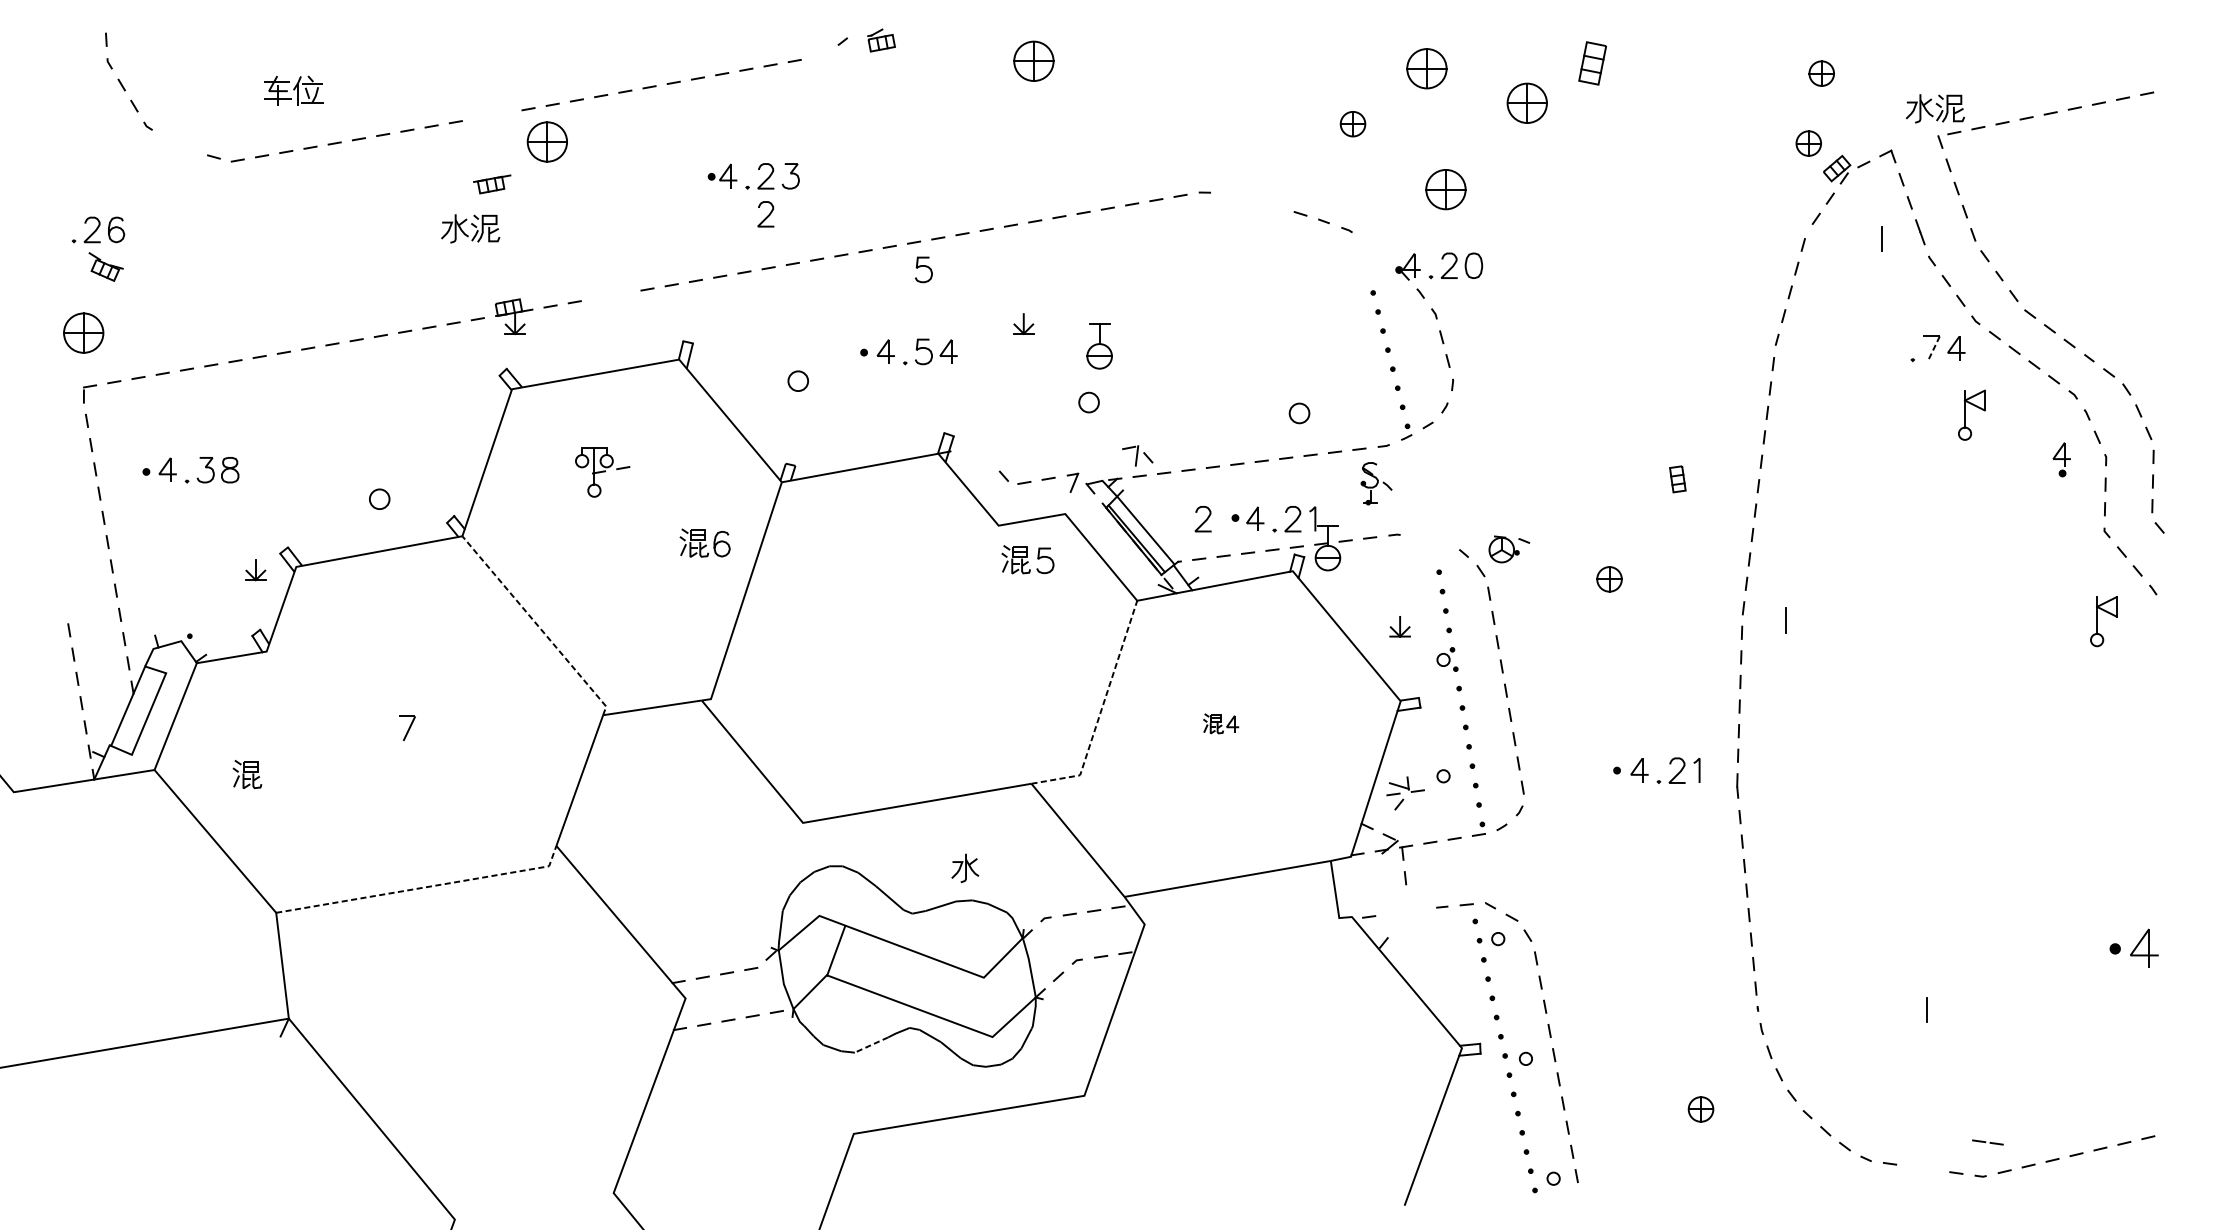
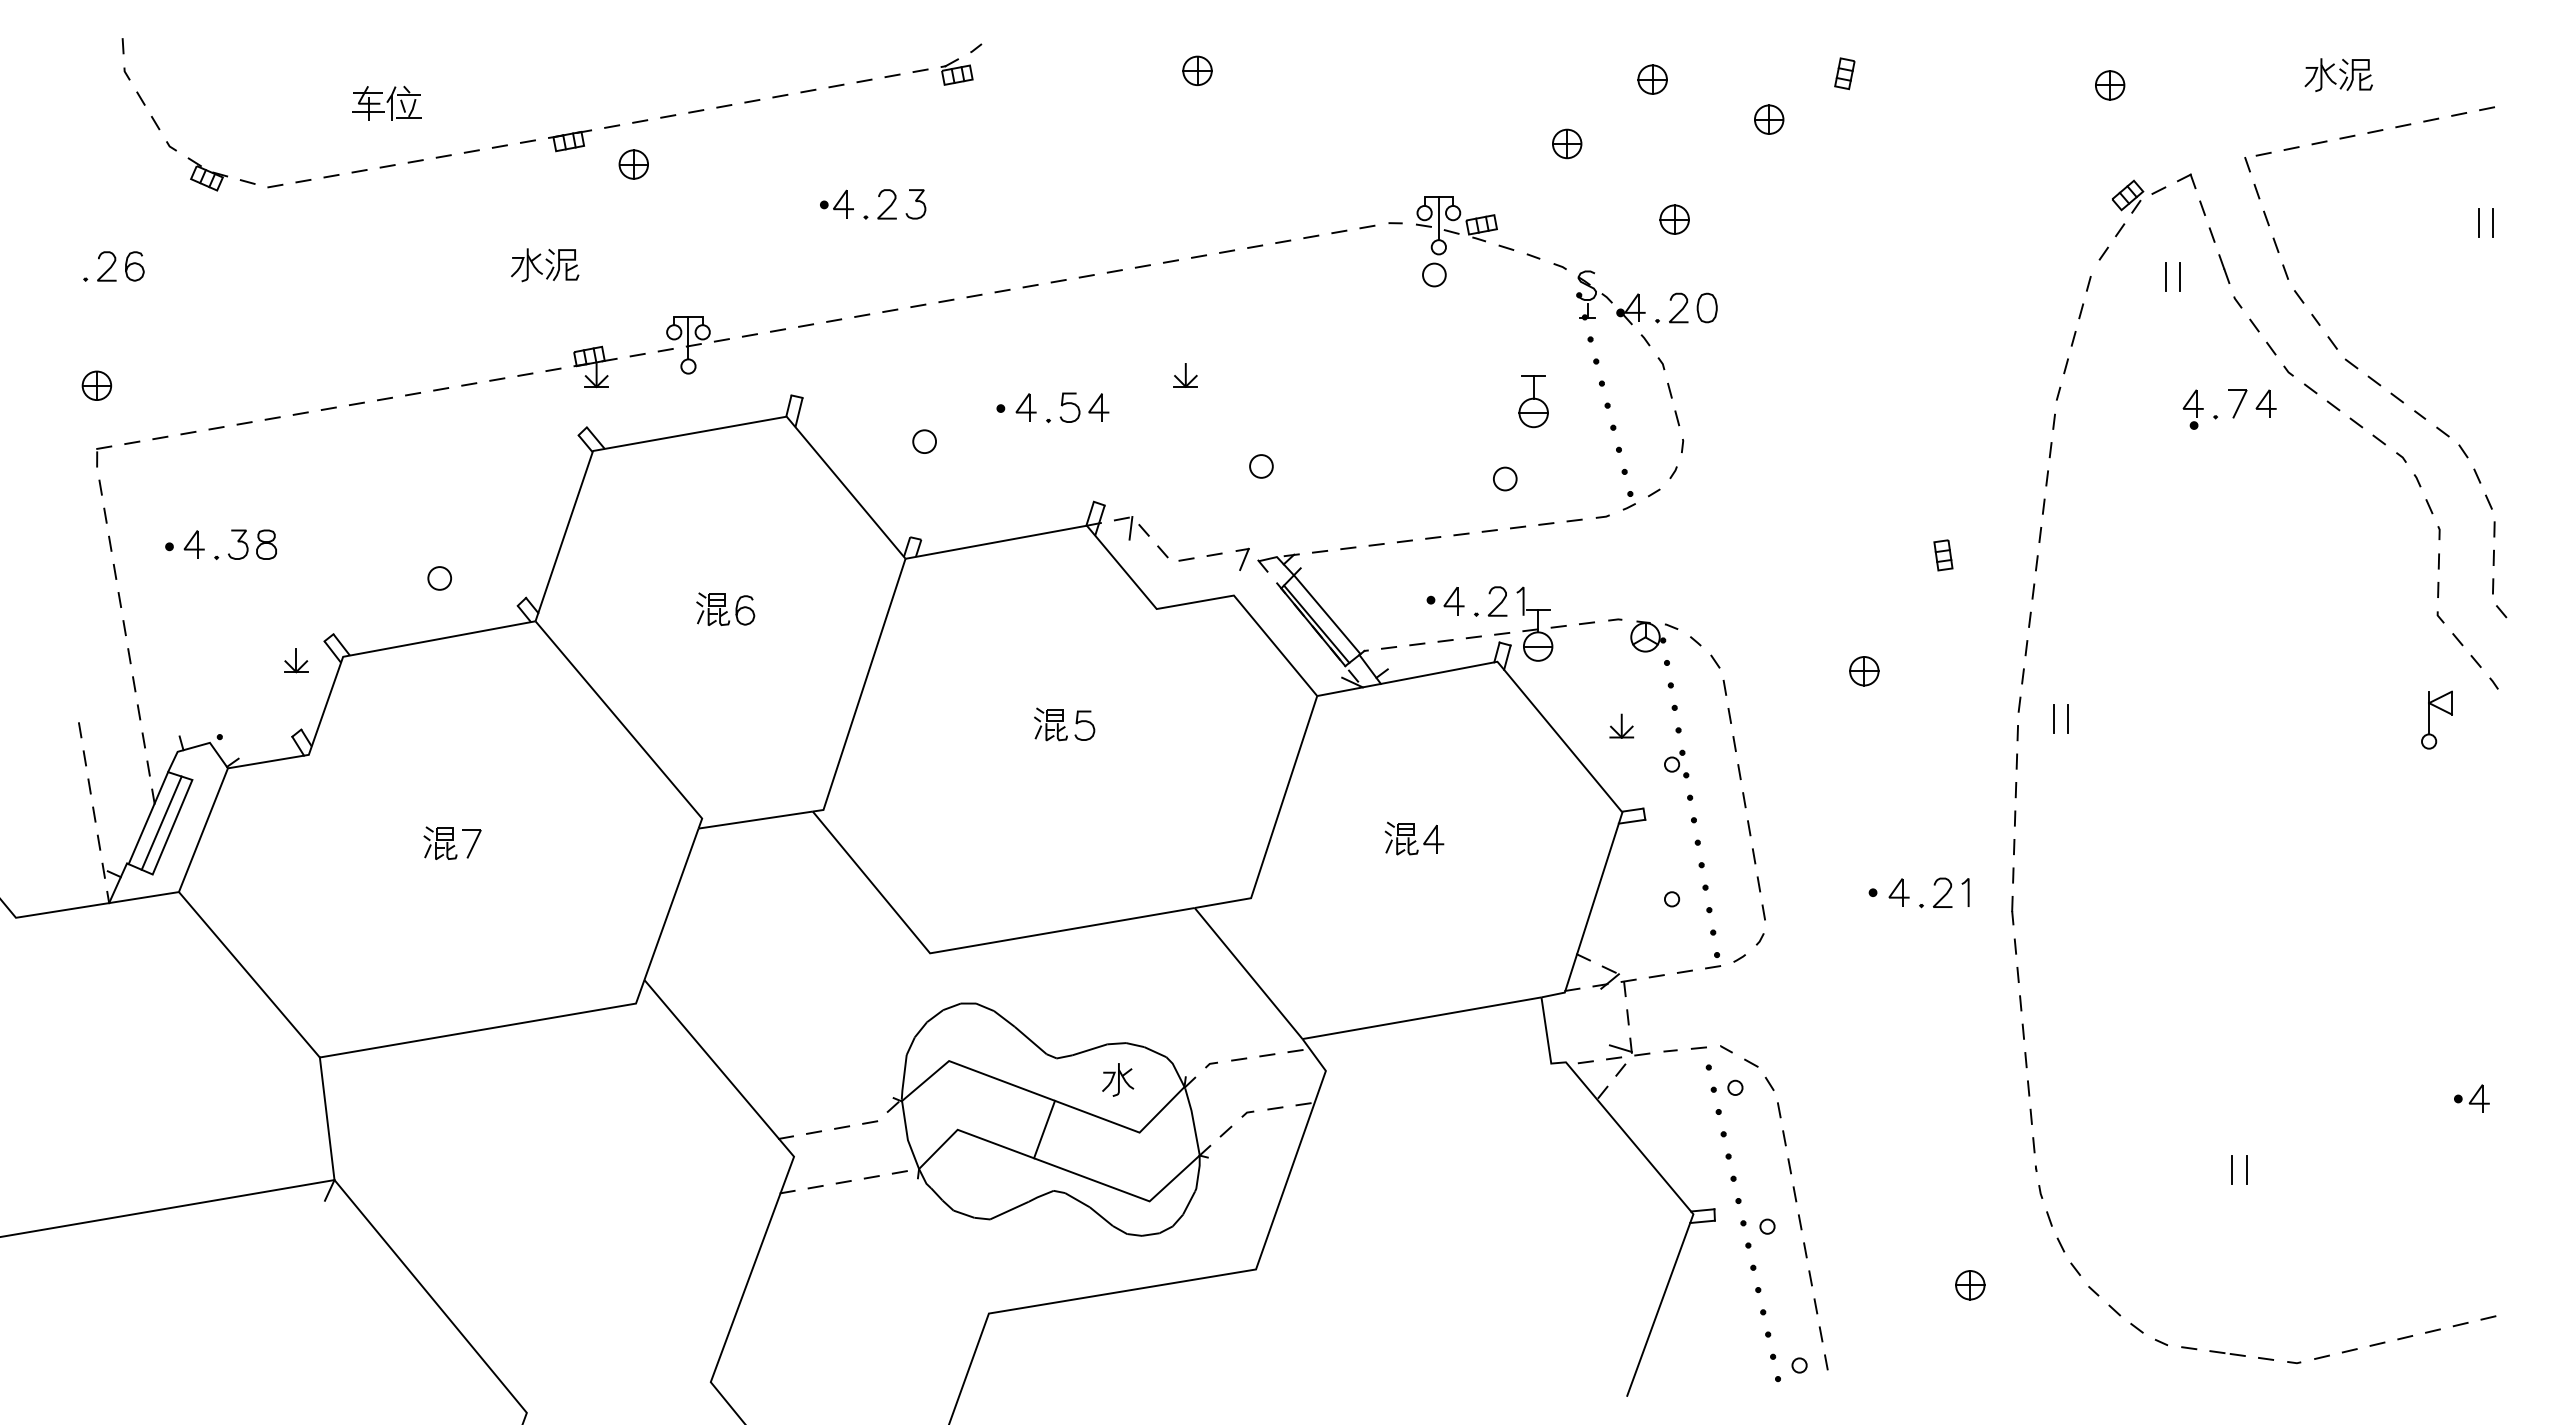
part: (881, 40) -> (956, 71), moved
part: (1033, 60) -> (1197, 70), size x0.62
part: (1592, 63) -> (1844, 73), size x0.62
part: (1426, 68) -> (1652, 79), size x0.62
part: (293, 90) -> (386, 102), moved
part: (1527, 103) -> (1769, 119), size x0.62
part: (1935, 108) -> (2338, 74), moved
part: (546, 141) -> (633, 164), size x0.62
part: (1809, 143) -> (2095, 166), removed
part: (491, 184) -> (569, 140), moved
part: (1445, 189) -> (1674, 219), size x0.62
line: (2139, 191) -> (2478, 222), added
line: (2151, 191) -> (2492, 222), added
part: (1257, 202) -> (1456, 234), added
curve: (767, 216) -> (888, 250), removed
line: (1869, 238) -> (2165, 276), added
part: (105, 267) -> (207, 174), moved
curve: (923, 267) -> (1069, 309), removed
part: (83, 332) -> (96, 385), size x0.62
part: (1099, 346) -> (1533, 401), moved
line: (1934, 349) -> (2240, 404), dashed -> solid
part: (1965, 414) -> (2276, 480), removed
part: (1137, 456) -> (1131, 528), moved
part: (2061, 459) -> (2192, 409), moved
part: (602, 472) -> (697, 345), moved
part: (1376, 483) -> (1594, 295), moved
curve: (1204, 520) -> (1395, 603), removed
part: (704, 542) -> (725, 608), moved
part: (1509, 549) -> (1654, 636), moved
part: (1027, 559) -> (1064, 724), moved
line: (1773, 620) -> (2054, 718), added
line: (537, 625) -> (622, 724), dashed -> solid
line: (139, 709) -> (161, 822), added
line: (1101, 712) -> (1275, 825), dashed -> solid
part: (1221, 723) -> (1414, 838), size x1.43
part: (247, 773) -> (440, 842), moved
part: (1405, 792) -> (1628, 1056), moved
part: (965, 867) -> (1118, 1079), moved
line: (424, 887) -> (491, 1028), dashed -> solid
part: (2133, 948) -> (2471, 1098), size x0.62
line: (836, 950) -> (1044, 1129), moved
line: (1939, 1009) -> (2246, 1169), added
line: (872, 1044) -> (1010, 1210), dashed -> solid
line: (1986, 1142) -> (2225, 1353), moved

